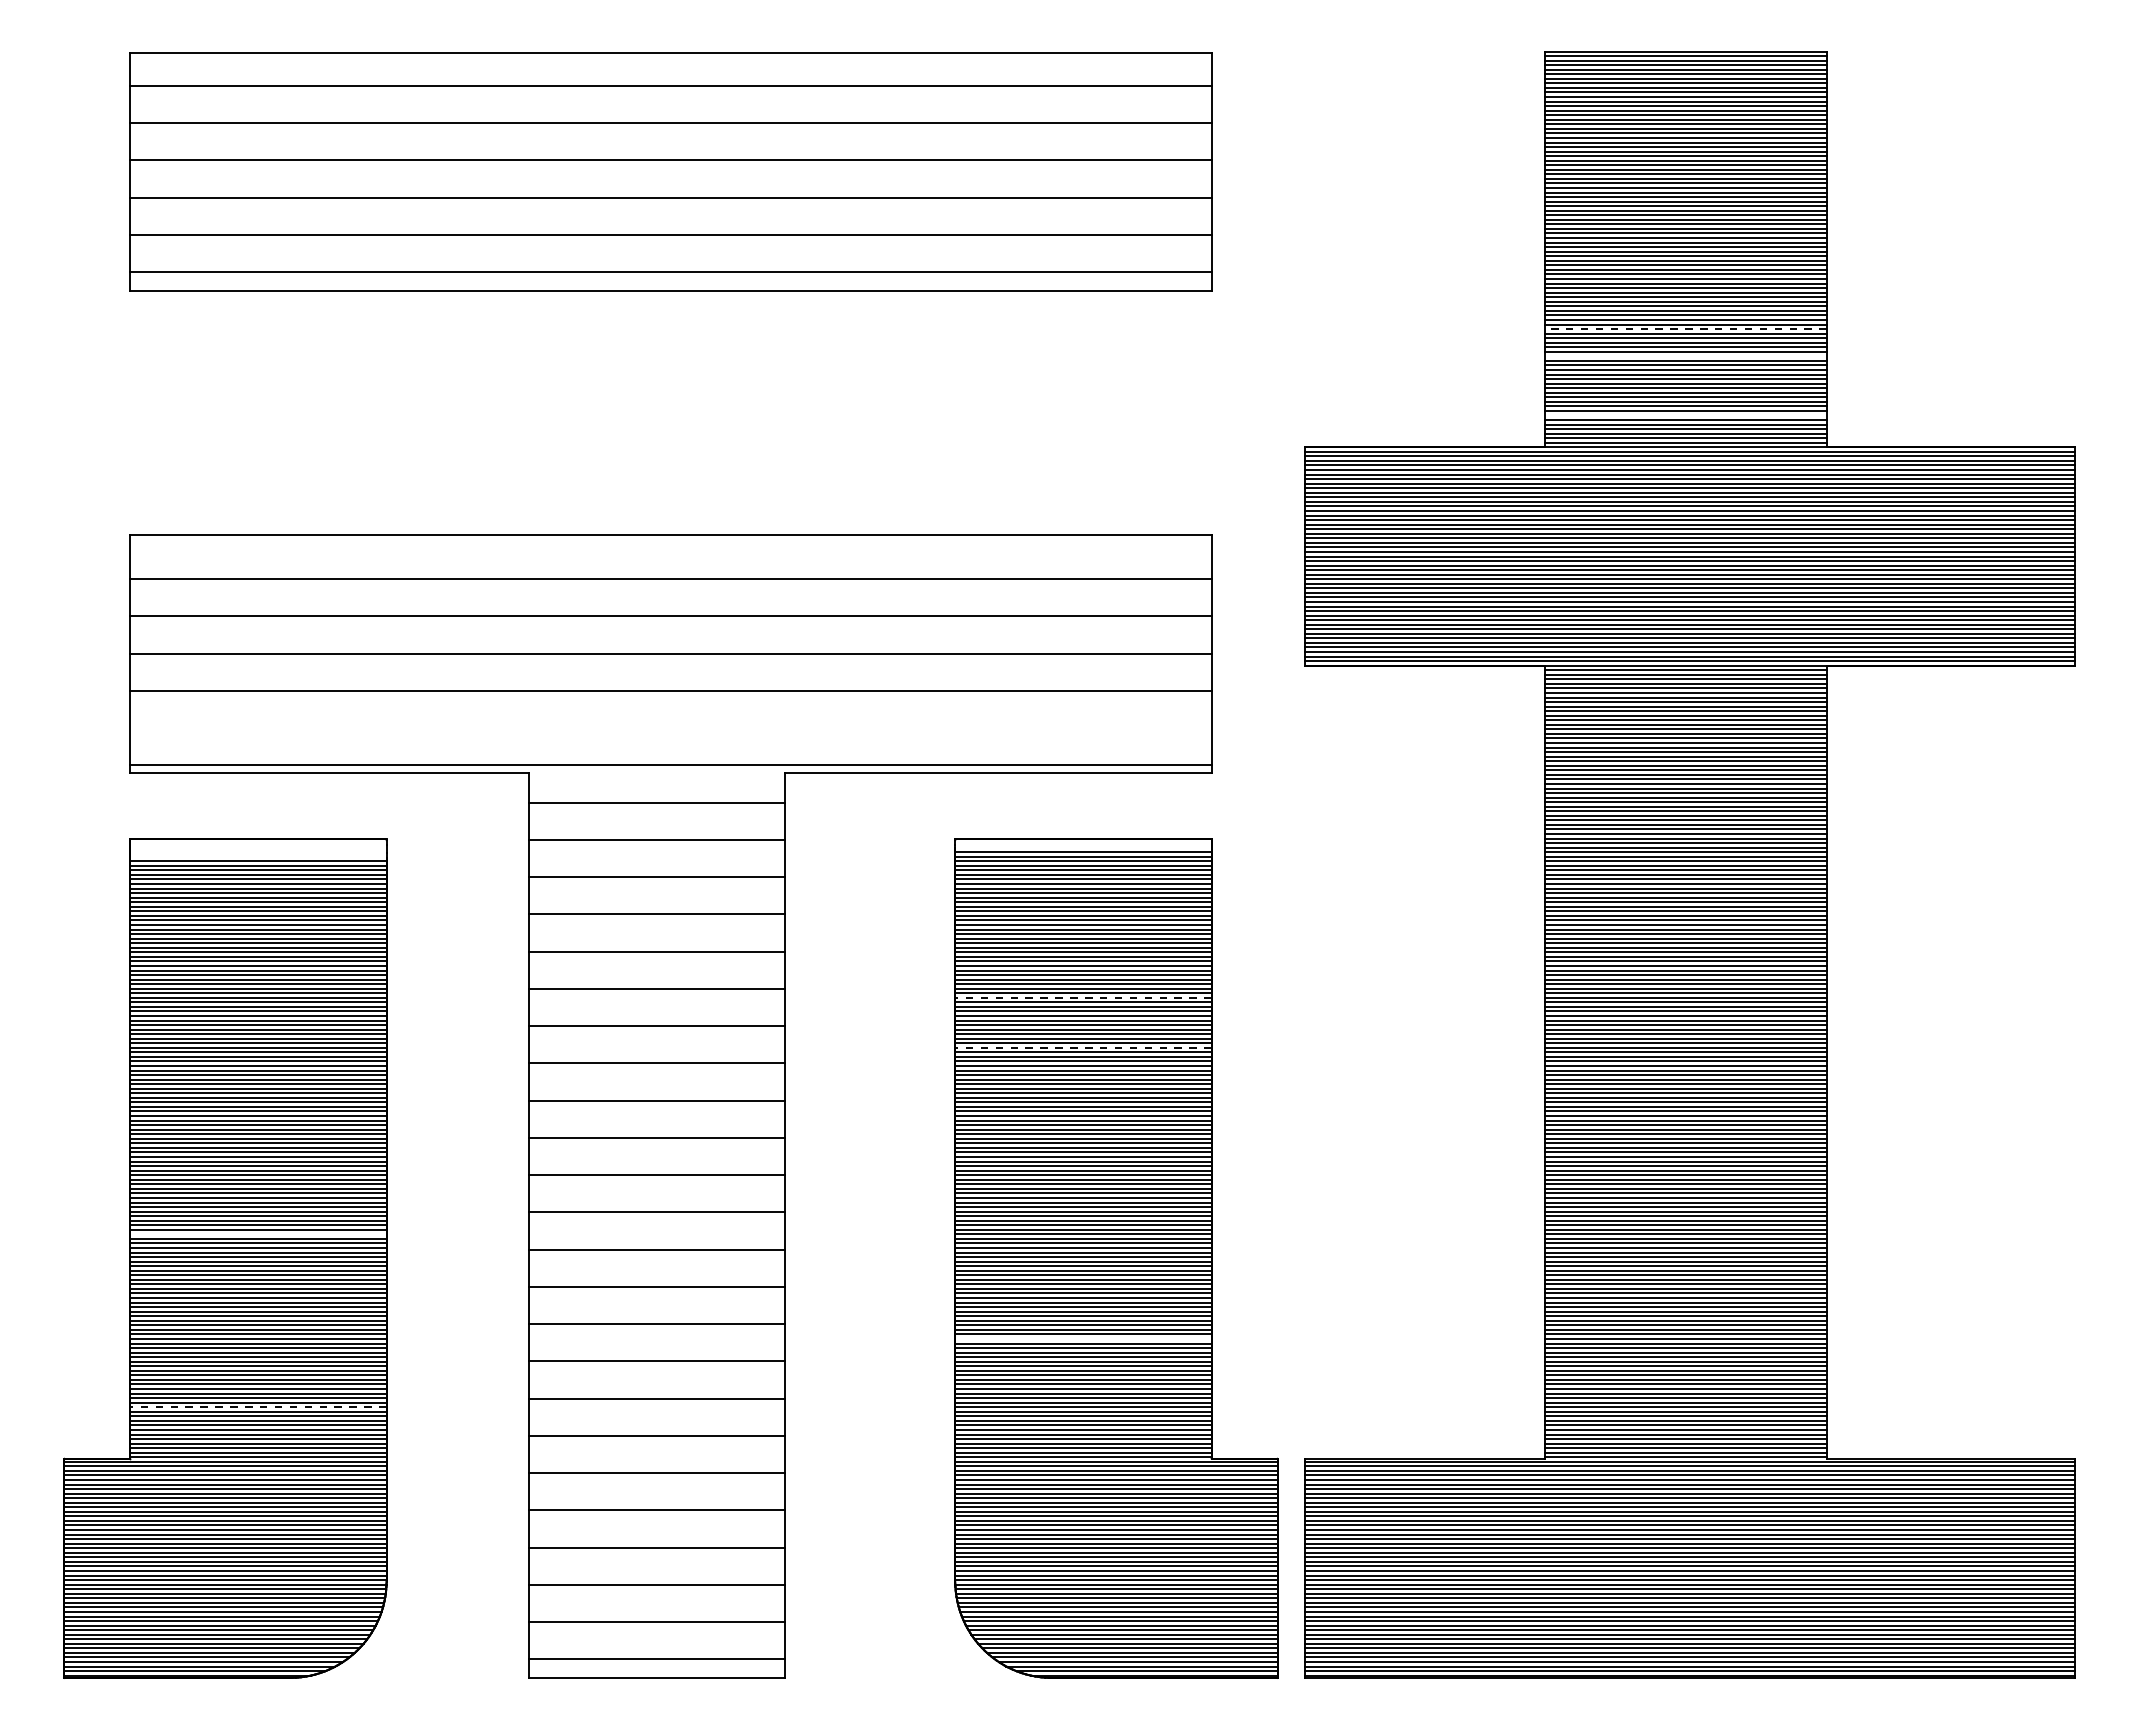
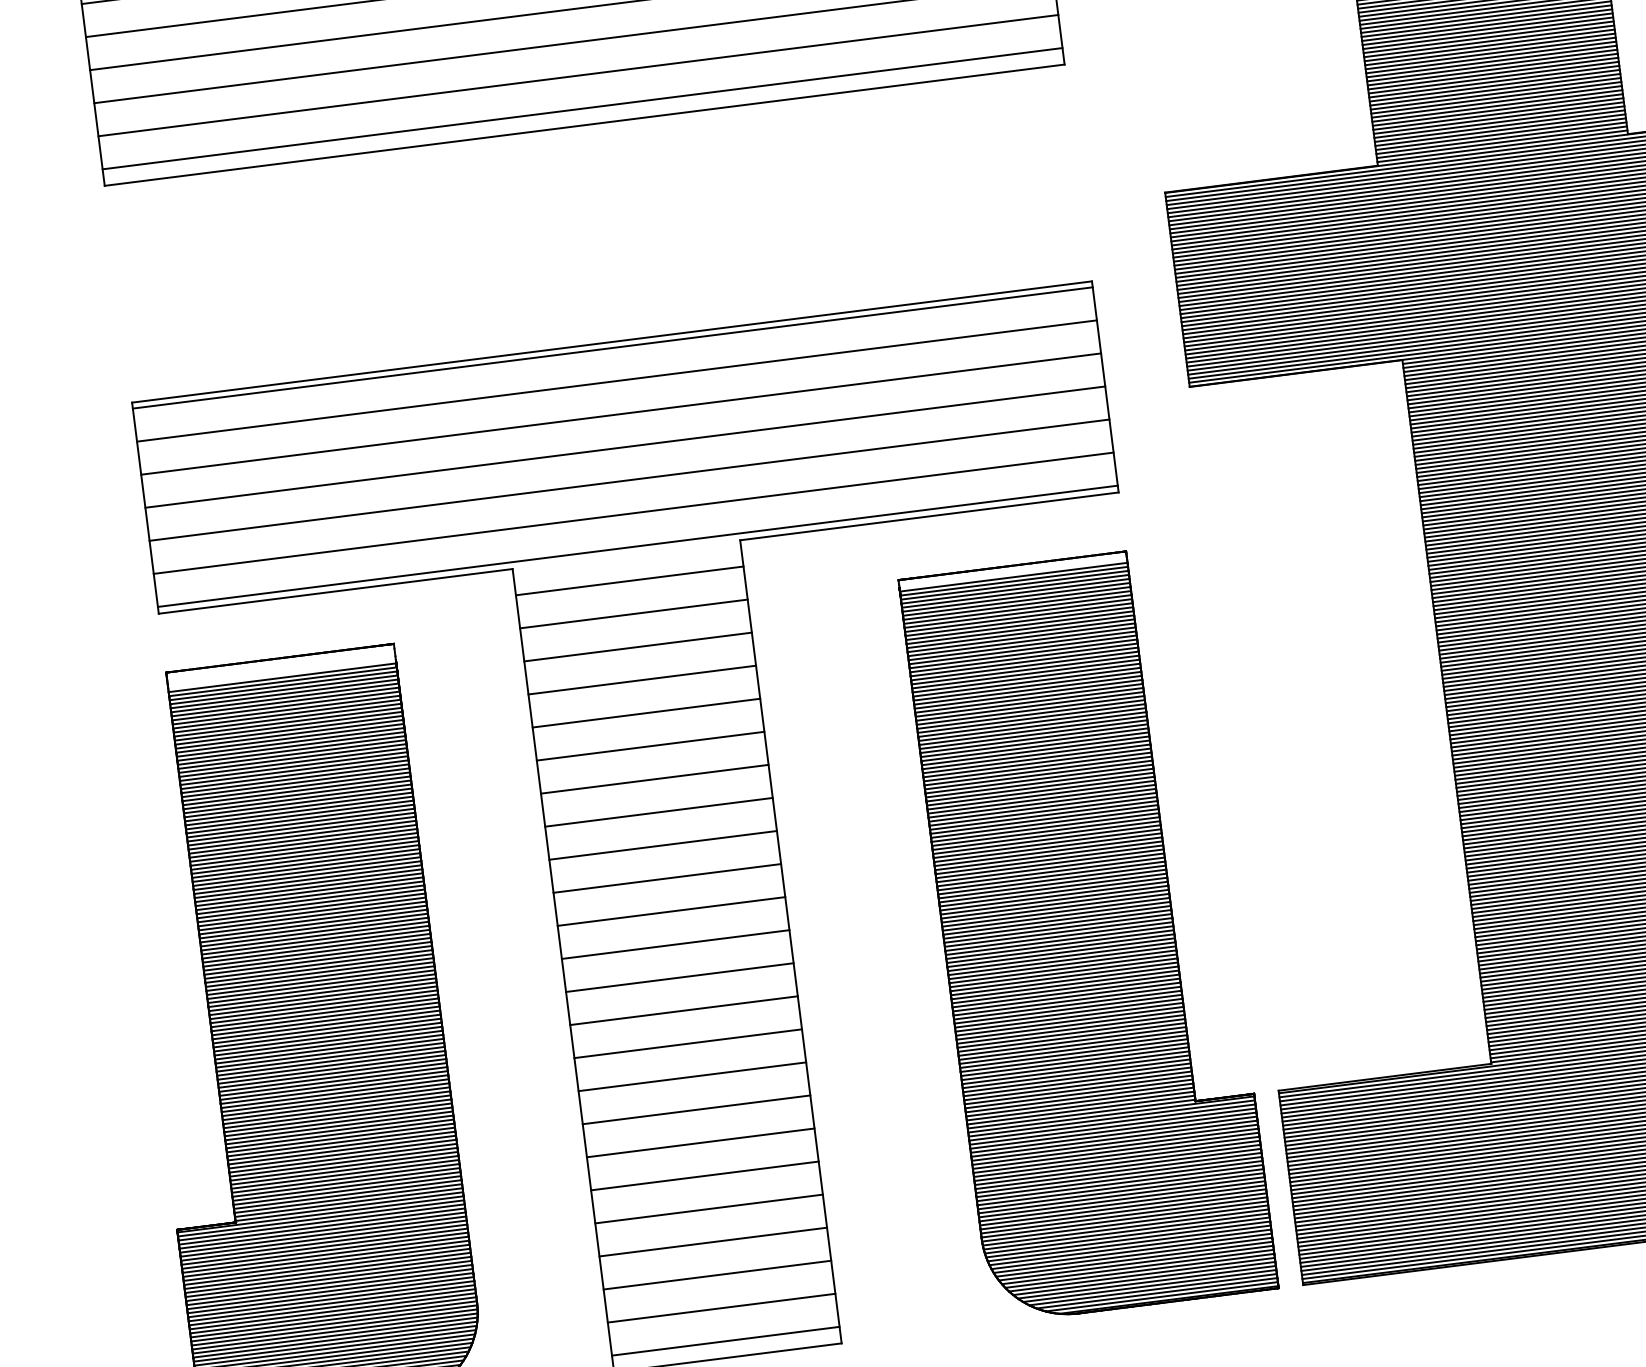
line: (1685, 329) -> (1489, 45), dashed -> solid
line: (1685, 356) -> (1492, 69), added
line: (1685, 415) -> (1499, 122), added
line: (670, 541) -> (612, 347), added
line: (670, 728) -> (633, 513), added
line: (1082, 997) -> (1029, 706), dashed -> solid
line: (1082, 1047) -> (1034, 750), dashed -> solid
line: (258, 1234) -> (324, 1008), added
line: (1083, 1338) -> (1068, 1008), added
line: (257, 1407) -> (343, 1162), dashed -> solid

